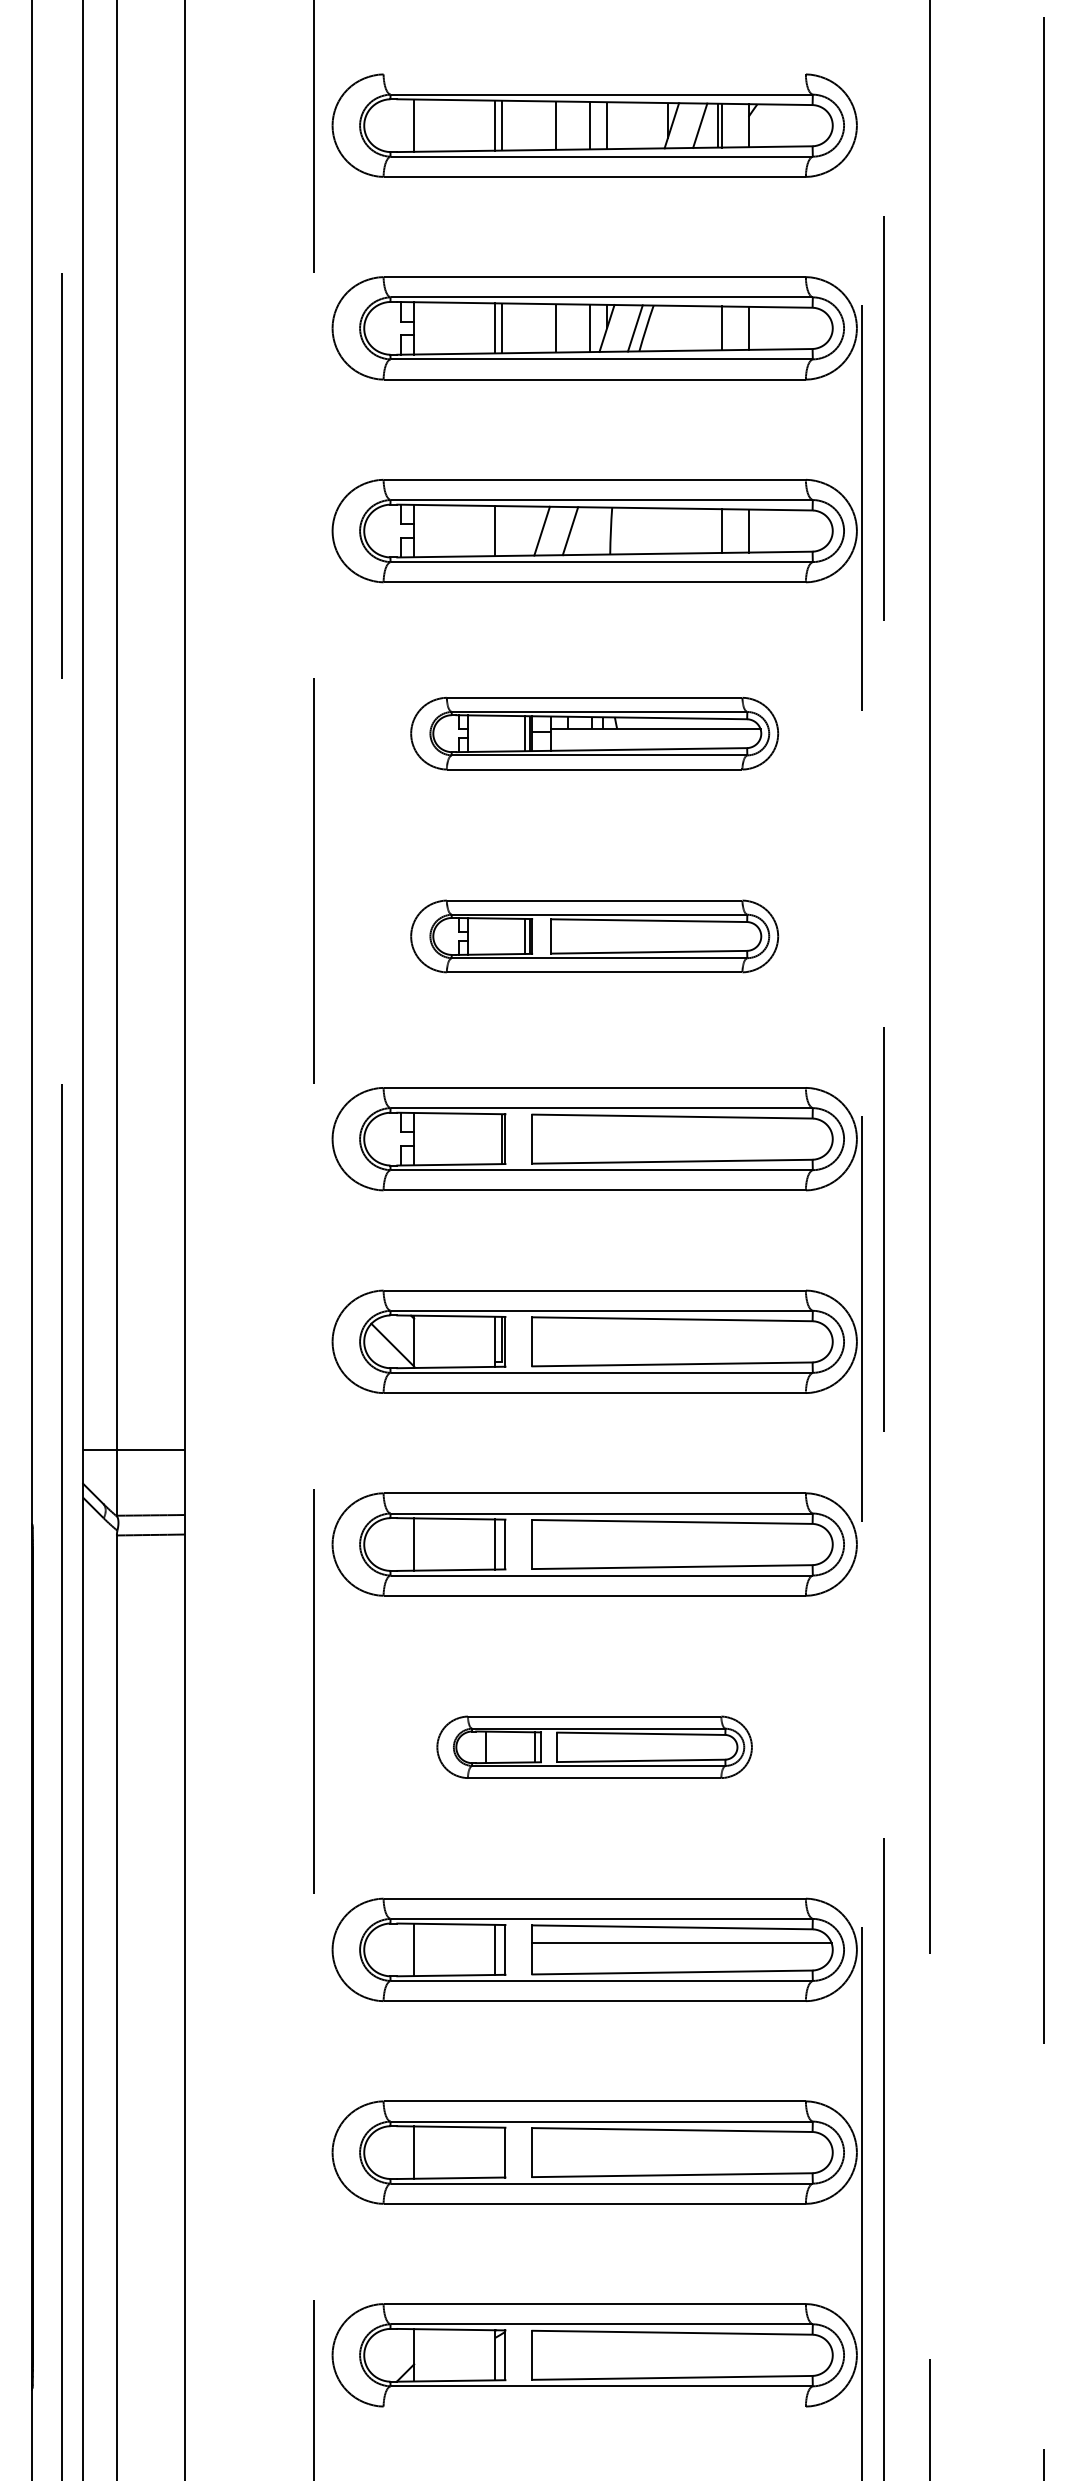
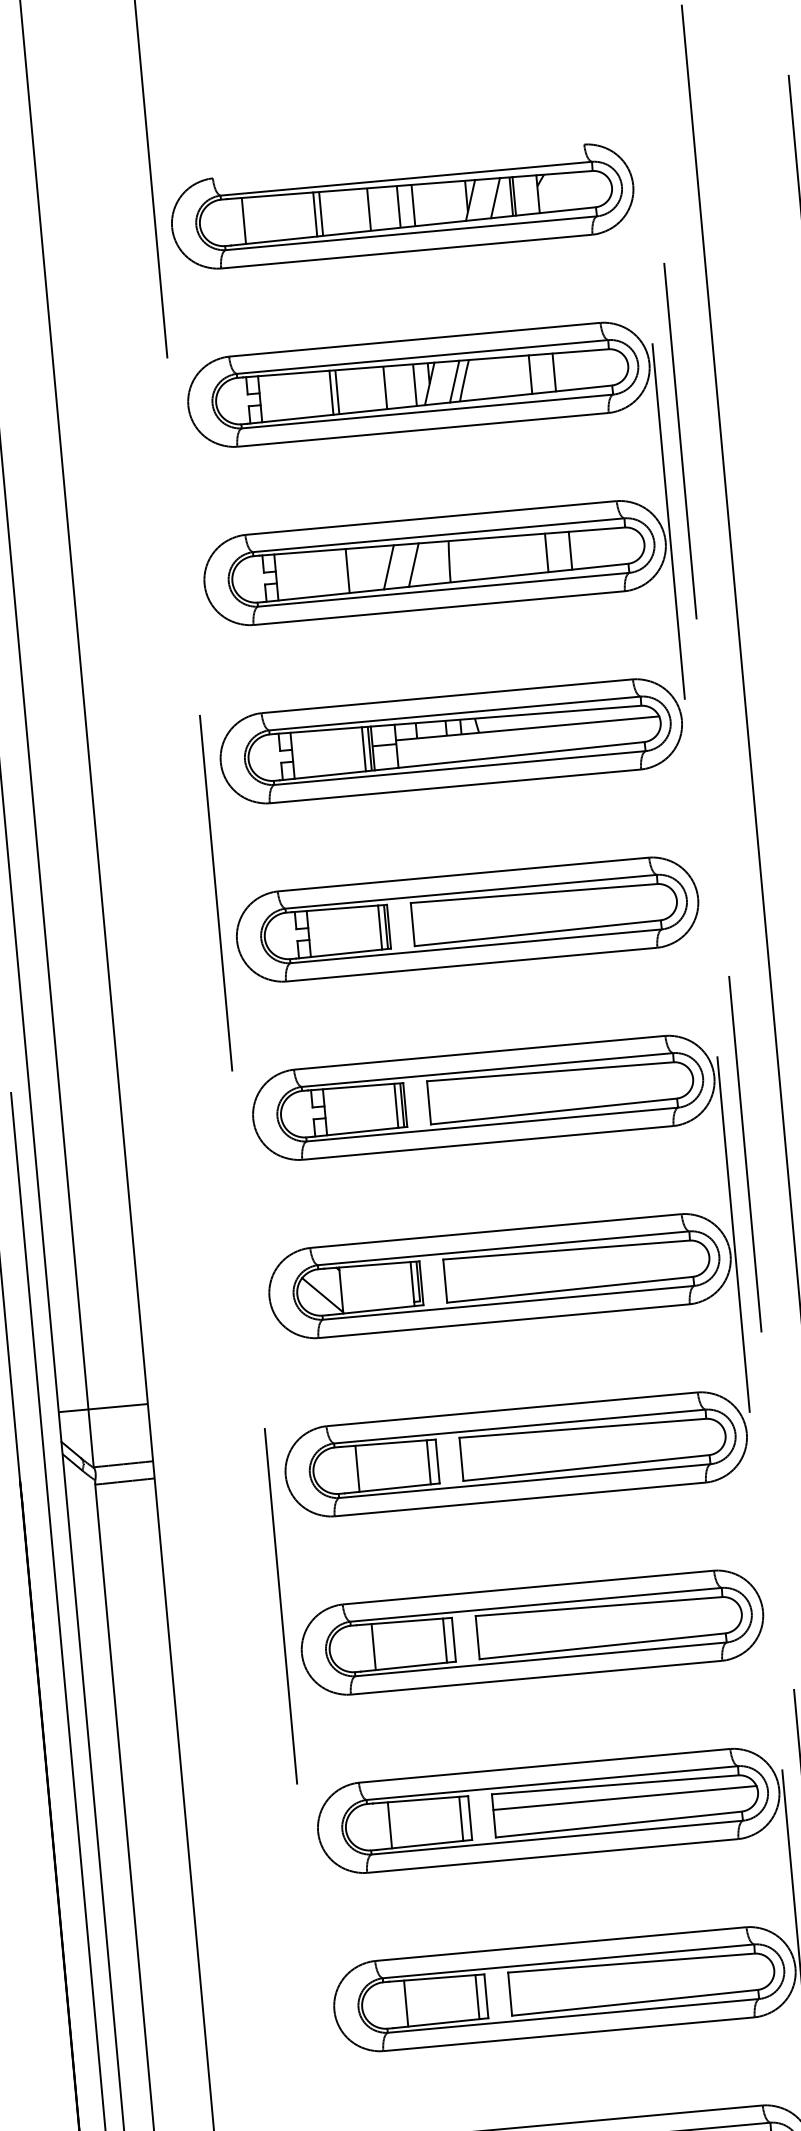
part: (594, 733) -> (451, 741), size x1.43
part: (594, 936) -> (467, 919), size x1.43
line: (495, 1139) -> (396, 1106), added
part: (594, 1747) -> (532, 1632), size x1.67
line: (495, 2152) -> (477, 1997), added

